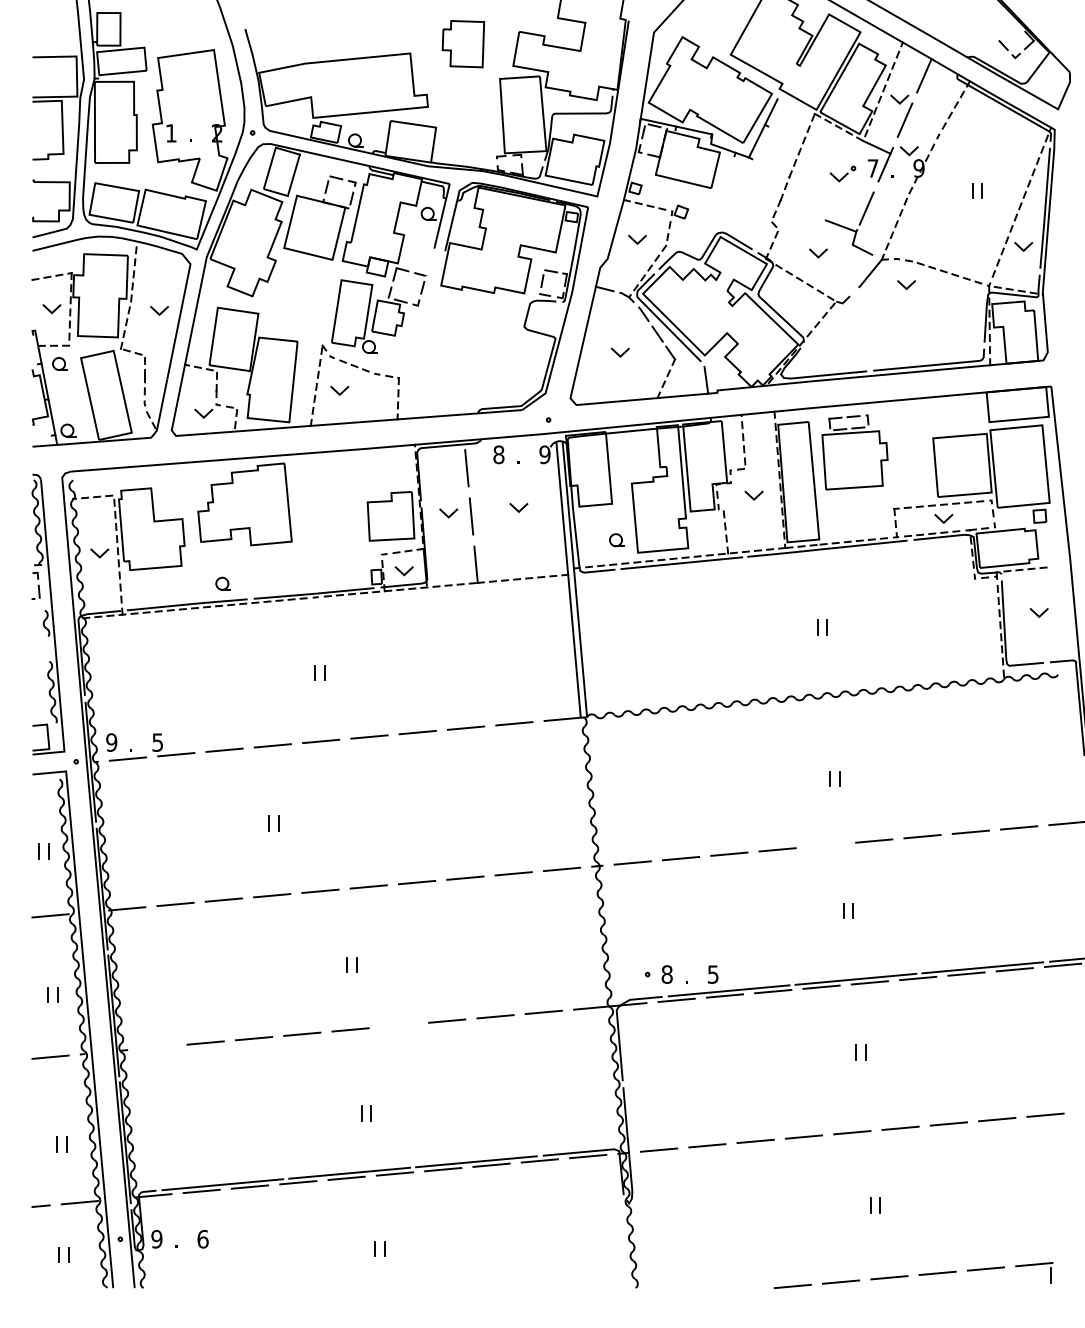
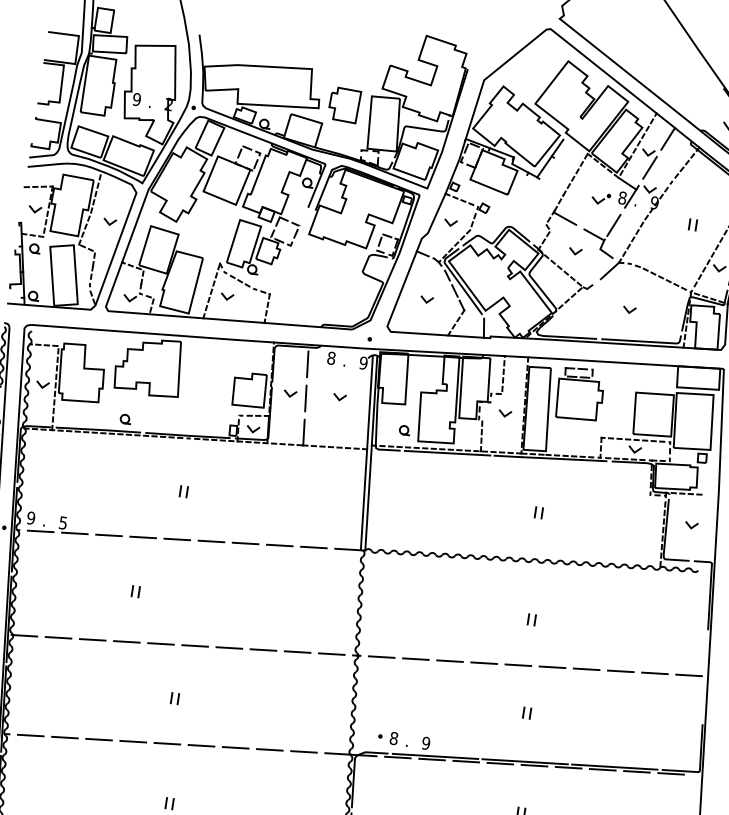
part: (463, 44) -> (344, 105), moved
text: (170, 133) -> (136, 99), 1 -> 9
text: (872, 168) -> (622, 198), 7 -> 8
line: (796, 209) -> (564, 218), added
line: (905, 286) -> (628, 311), moved
line: (825, 845) -> (518, 665), added
text: (712, 974) -> (425, 743), 5 -> 9
line: (398, 1025) -> (201, 745), added
line: (157, 1047) -> (30, 735), added

